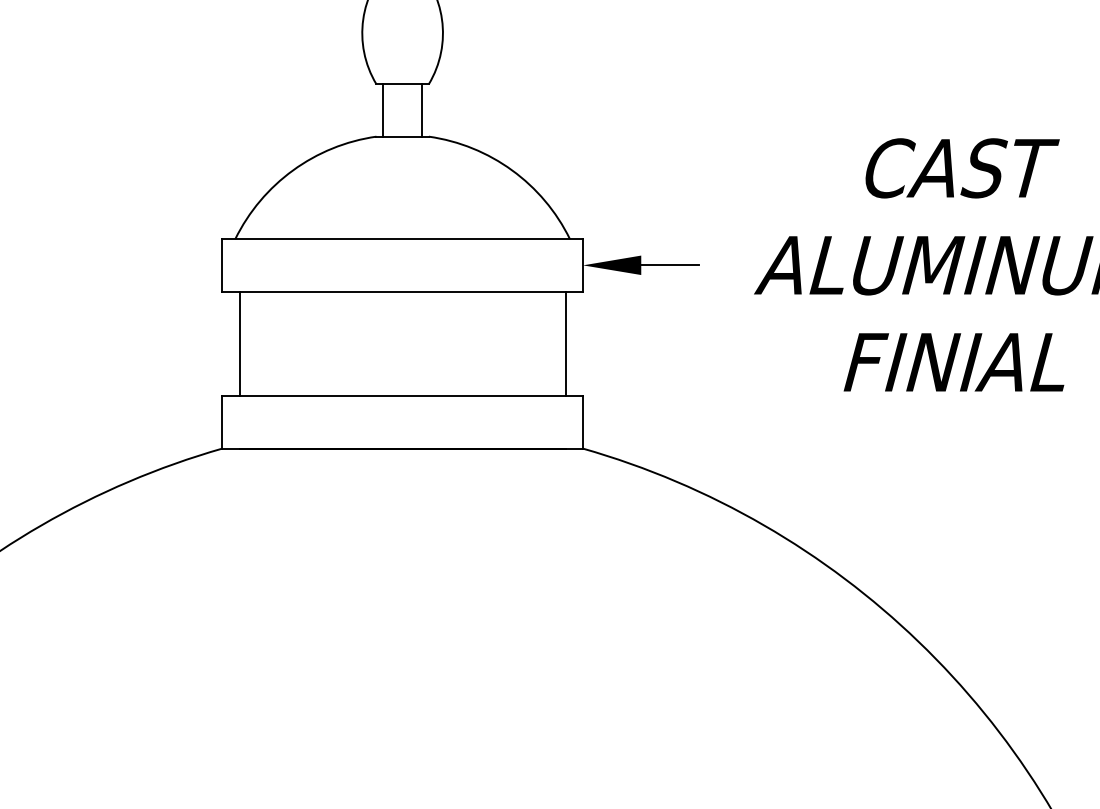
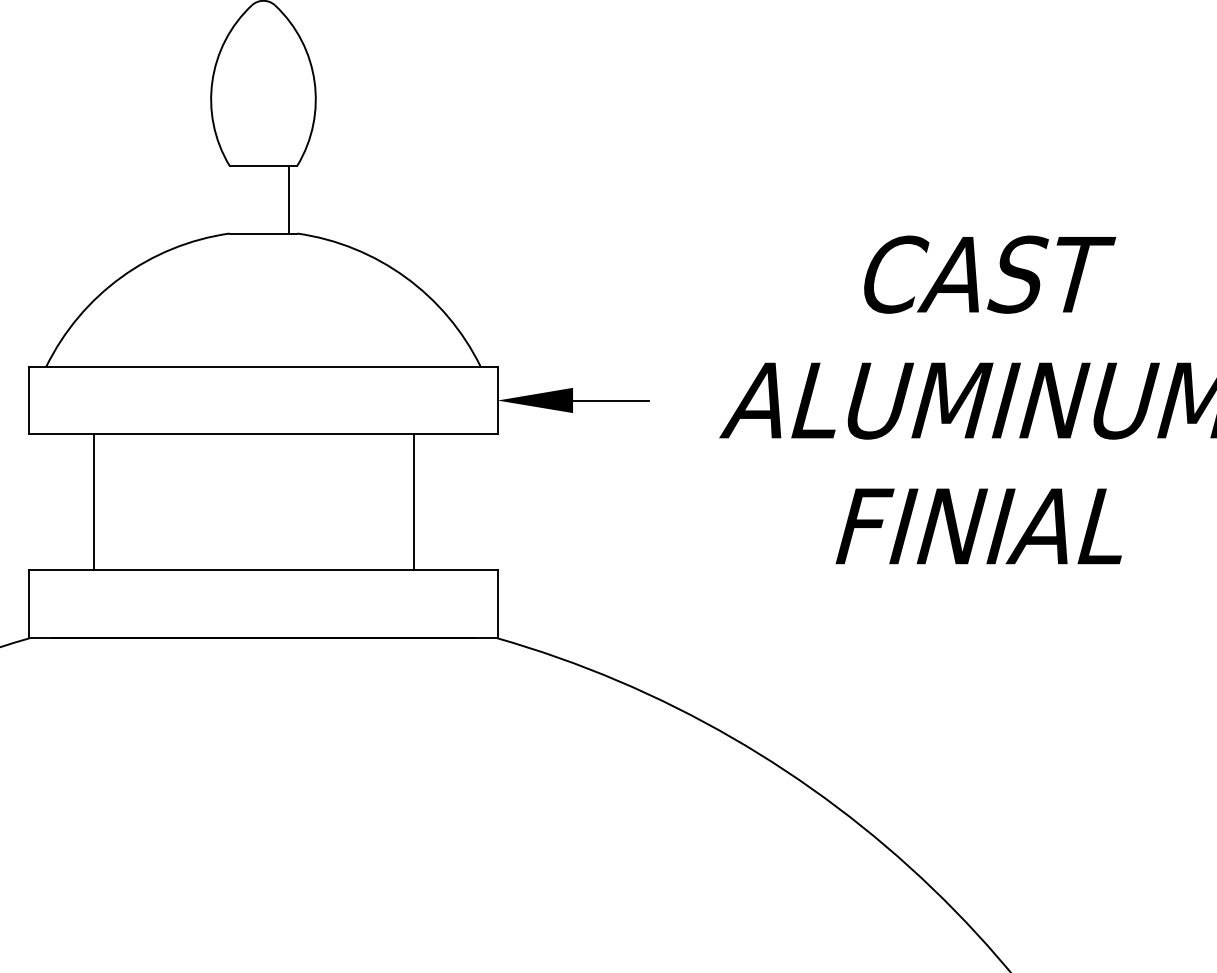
line: (383, 110) -> (238, 199), removed
line: (239, 343) -> (93, 501), moved
line: (565, 343) -> (413, 501), moved

